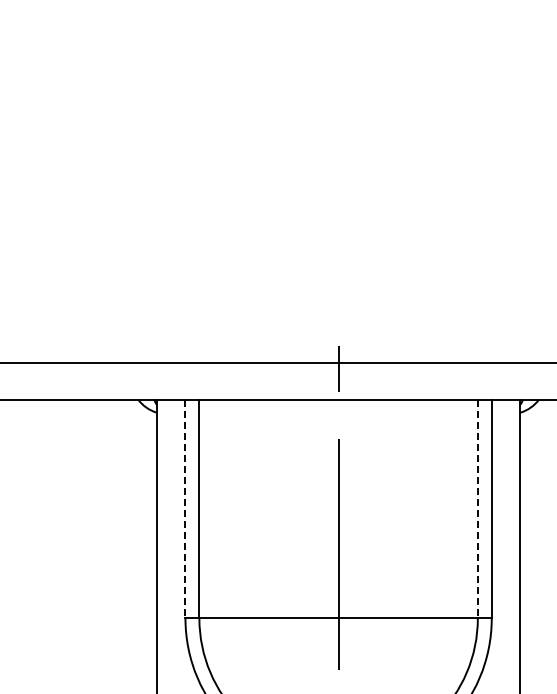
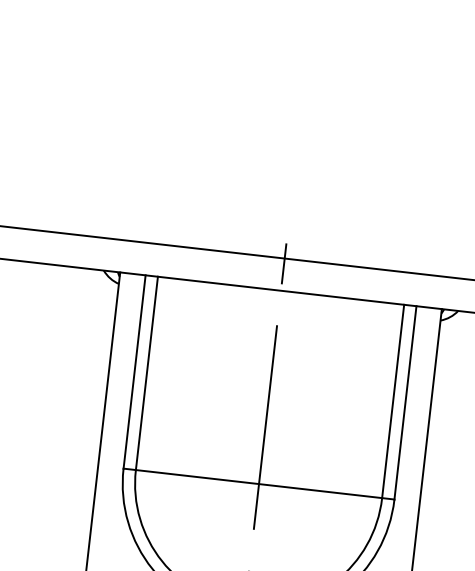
line: (185, 509) -> (134, 372), dashed -> solid
line: (477, 509) -> (392, 401), dashed -> solid

